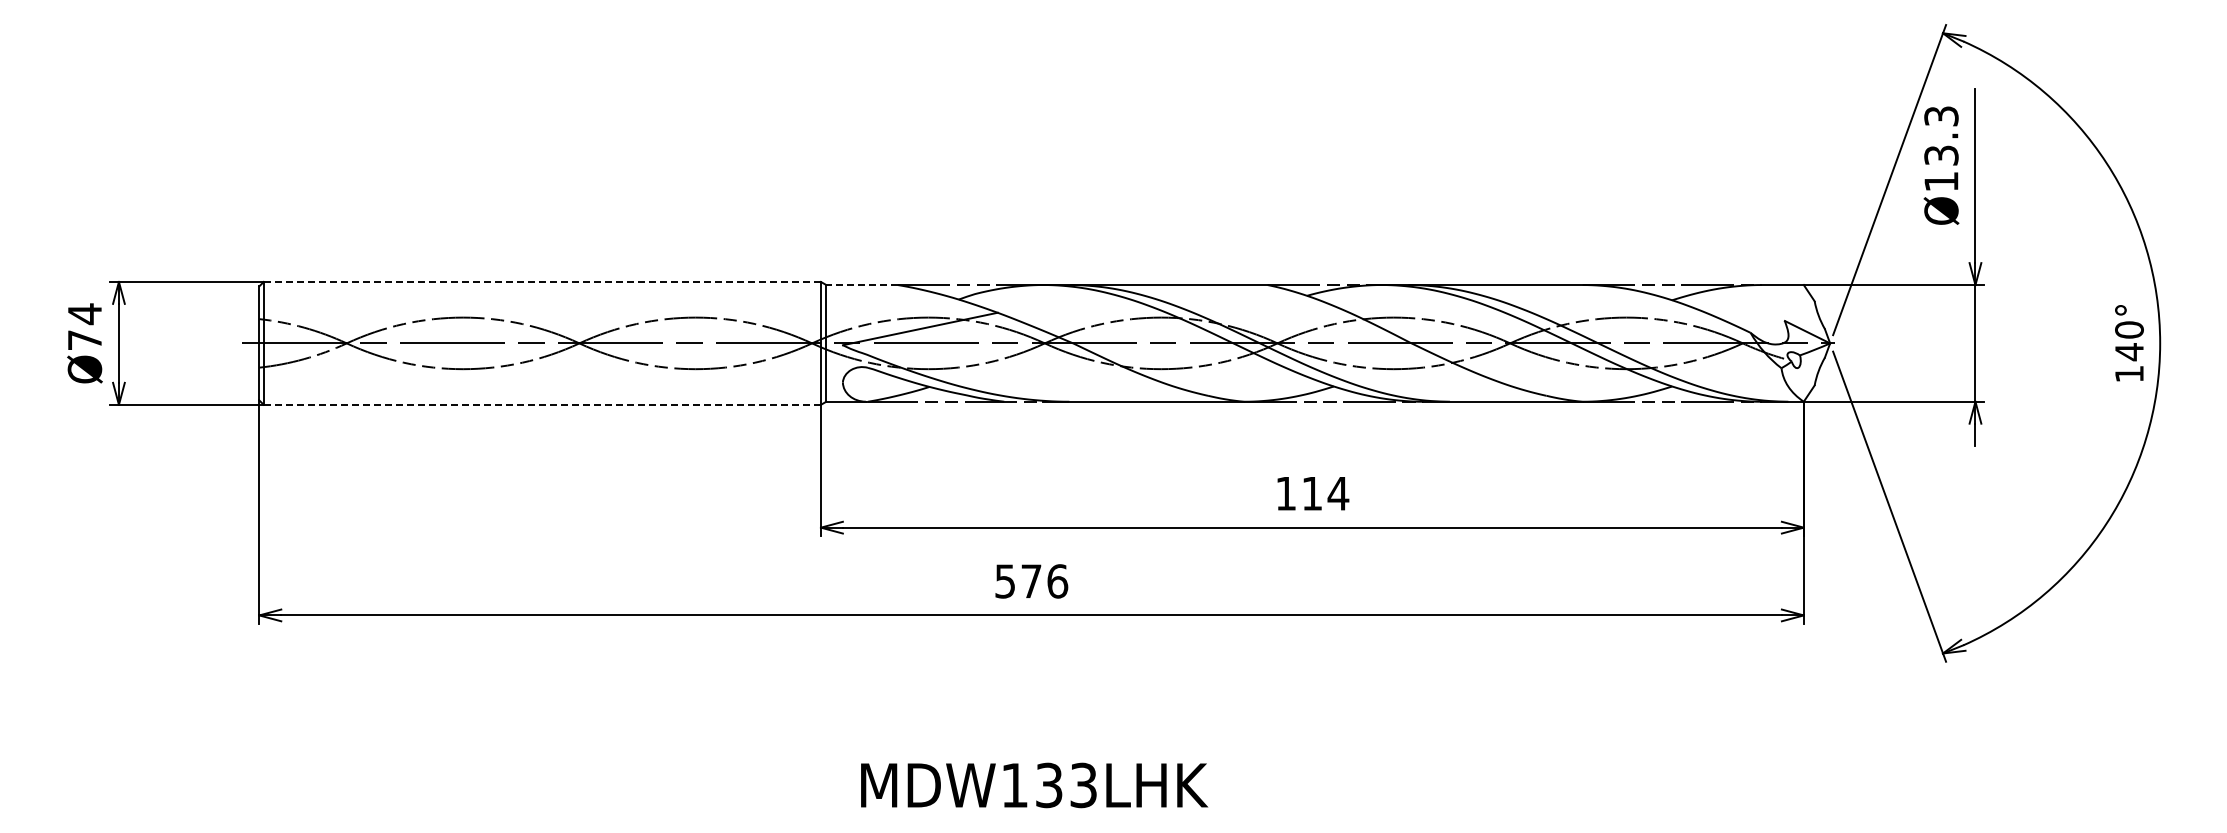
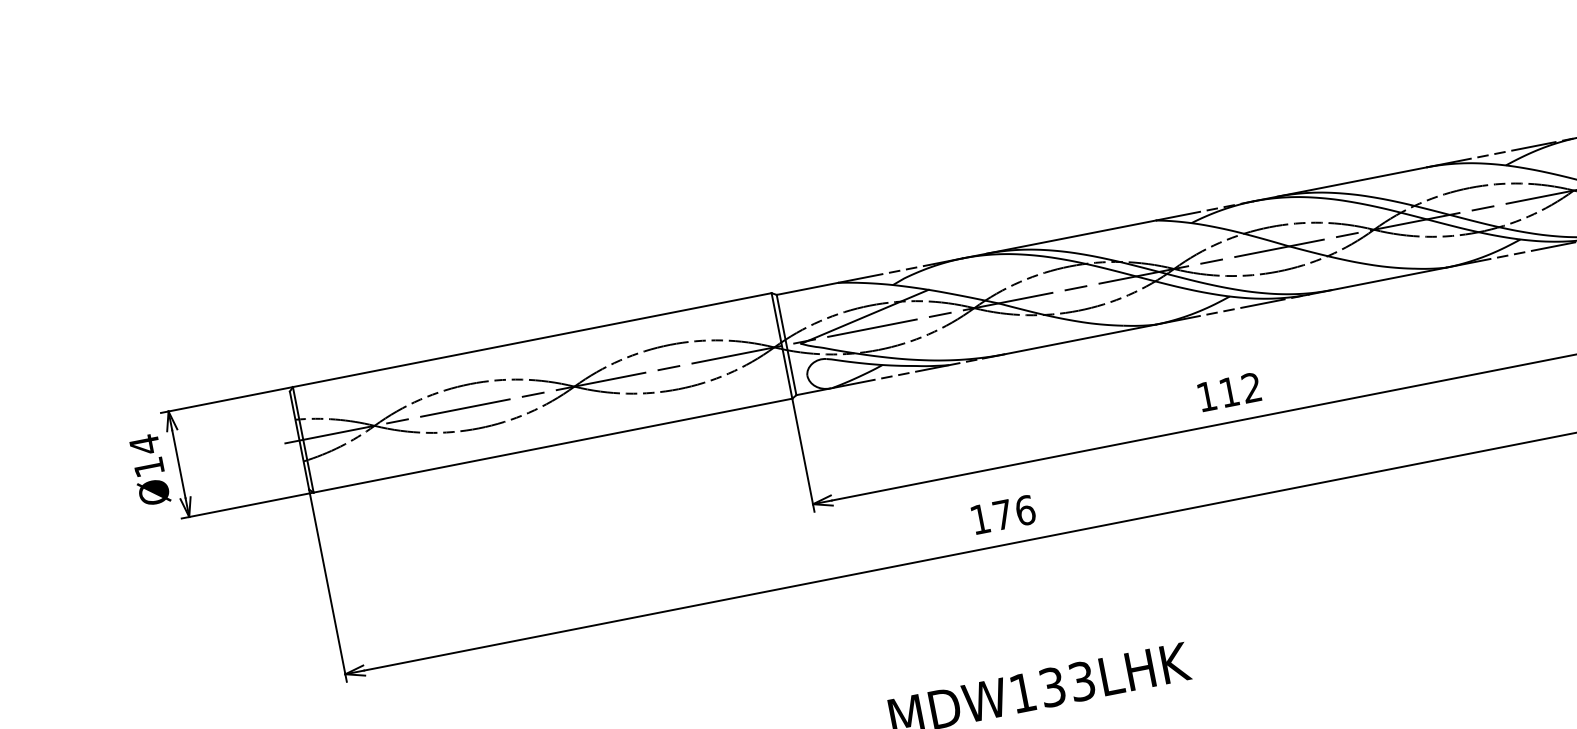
line: (542, 281) -> (532, 339), dashed -> solid
line: (862, 285) -> (807, 289), dashed -> solid
text: (84, 339) -> (148, 466), Ø74 -> Ø14
line: (542, 404) -> (553, 445), dashed -> solid
text: (1338, 493) -> (1251, 387), 114 -> 112
text: (1004, 581) -> (979, 519), 576 -> 176

